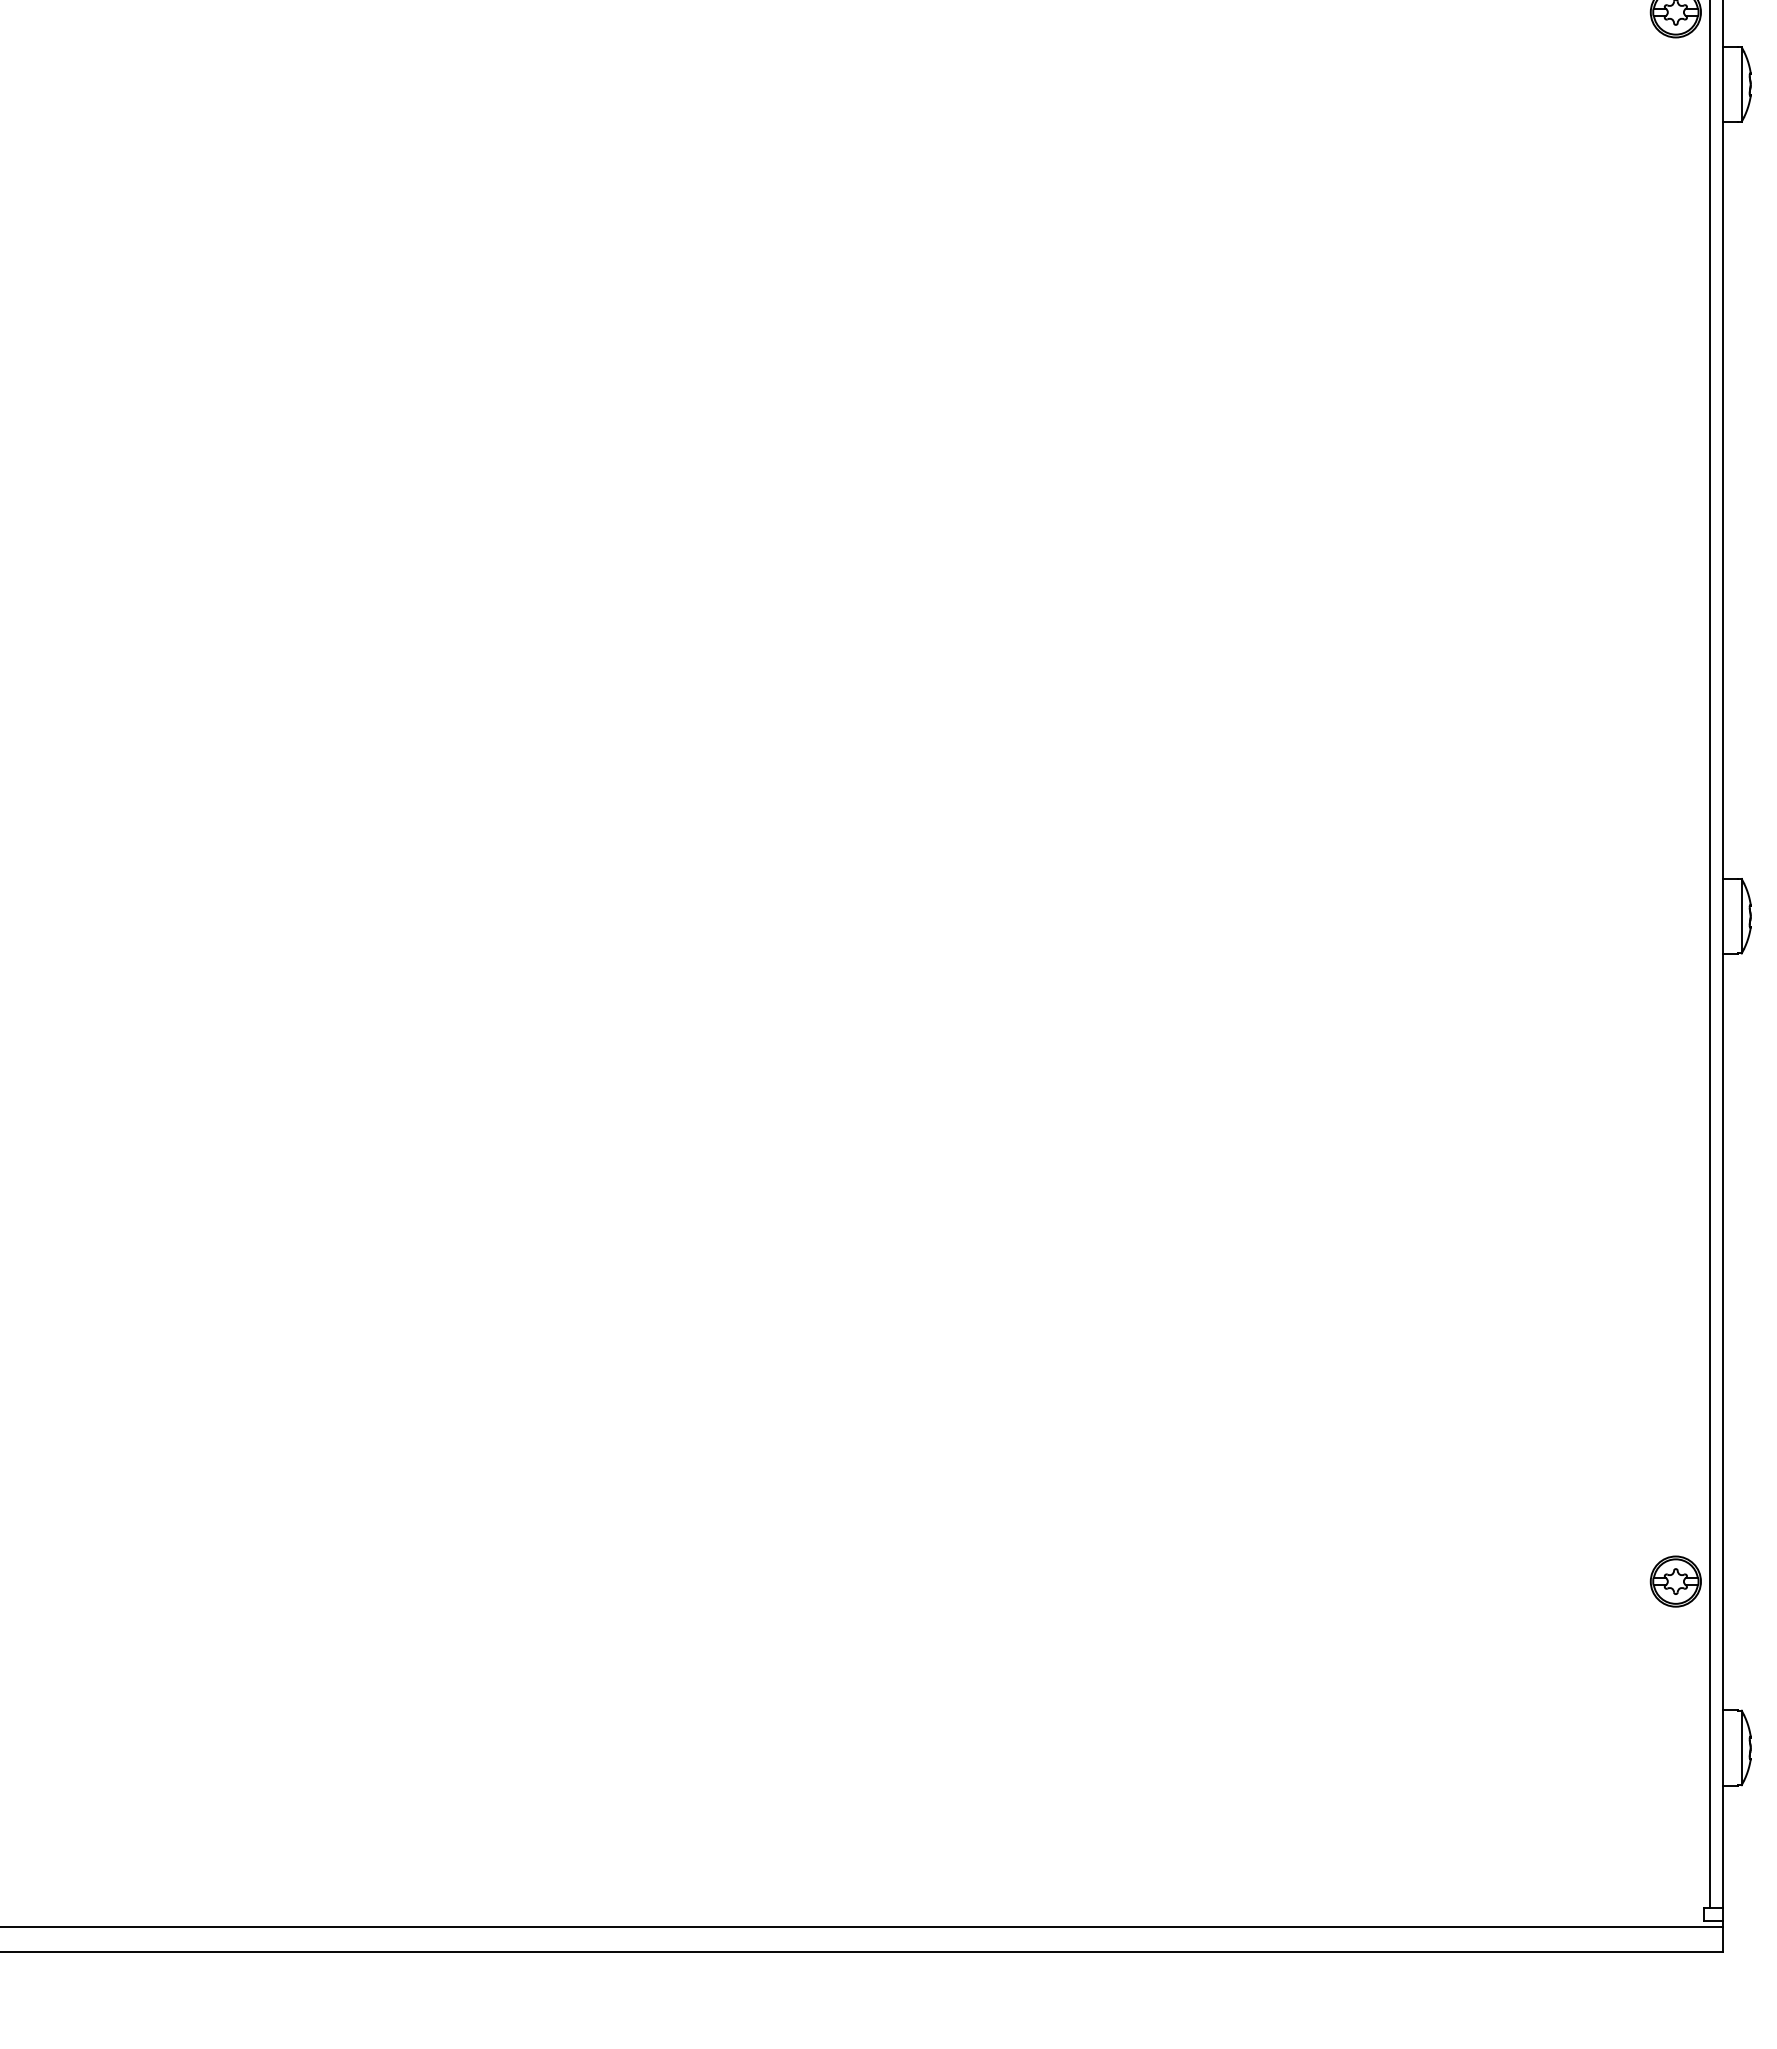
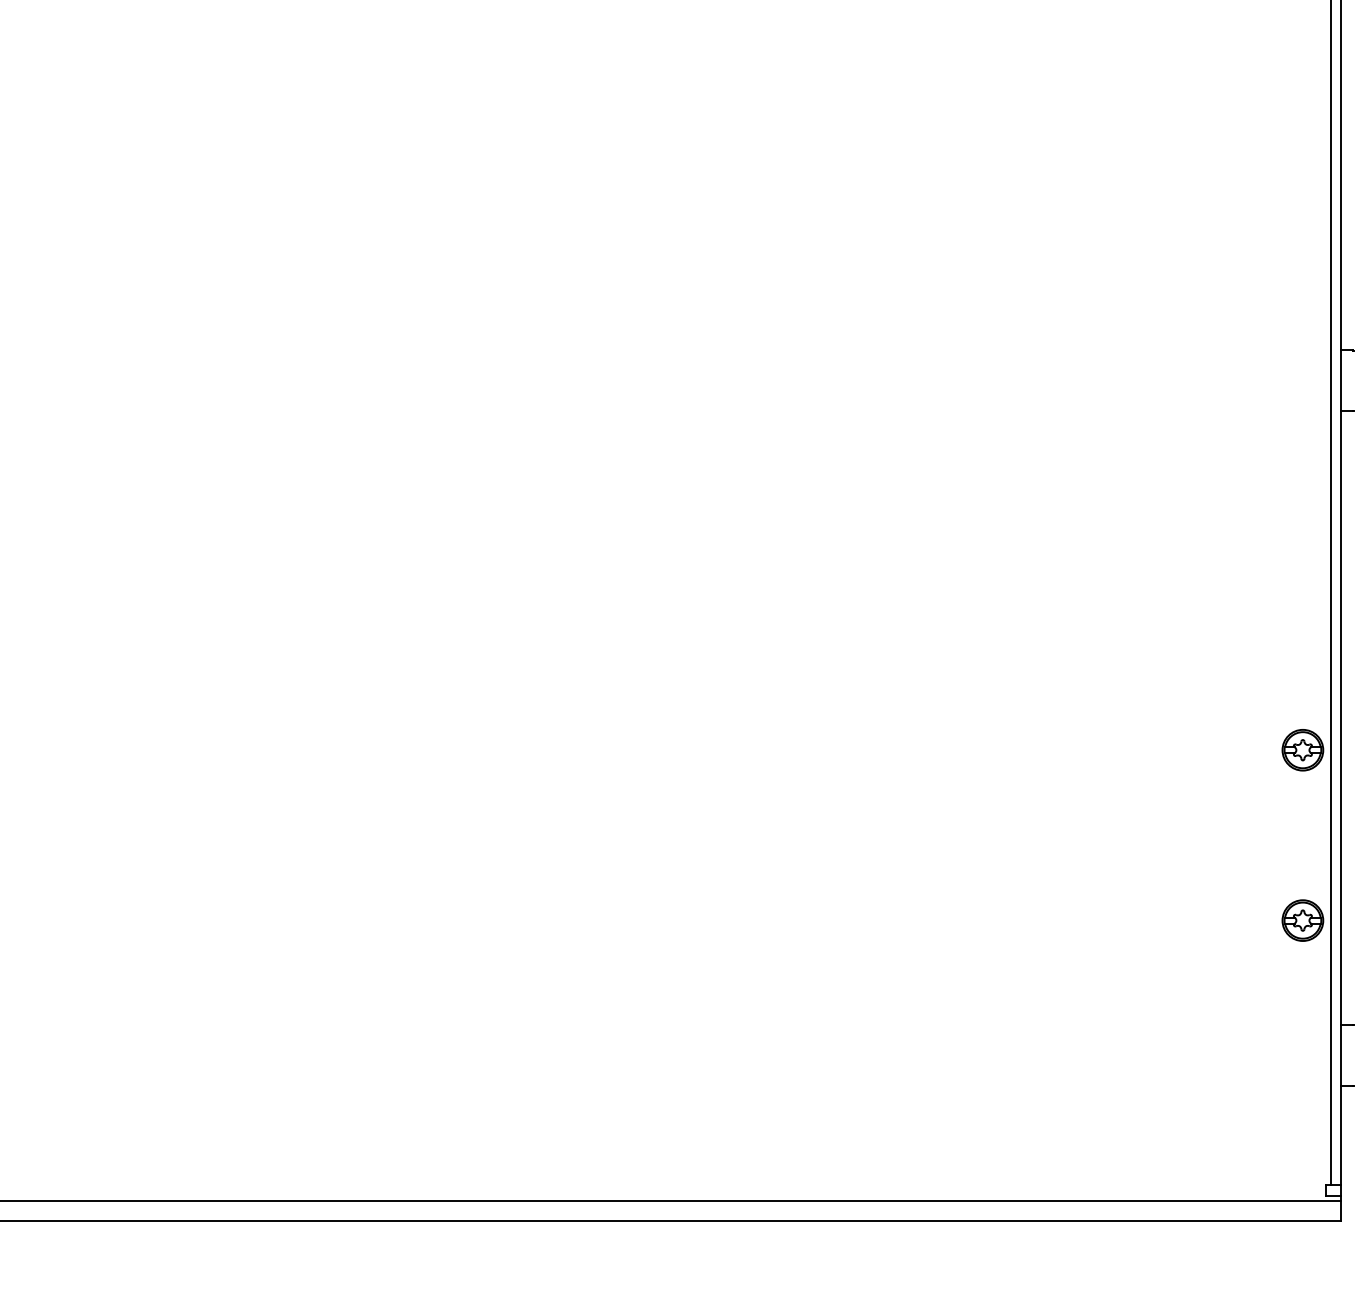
part: (1675, 1371) -> (1302, 750), added

